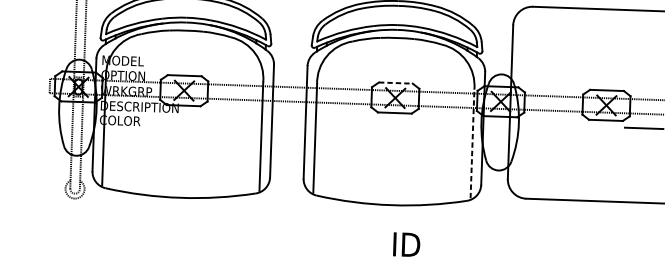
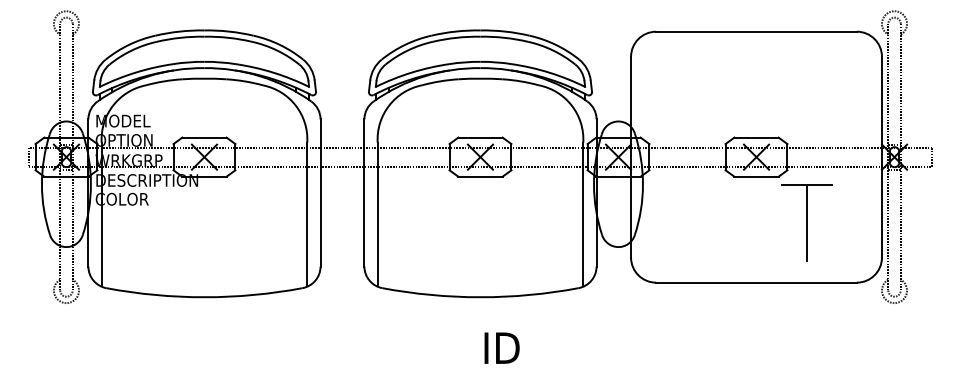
line: (395, 83) -> (480, 137), dashed -> solid
line: (472, 143) -> (583, 213), dashed -> solid
line: (642, 156) -> (806, 222), added

